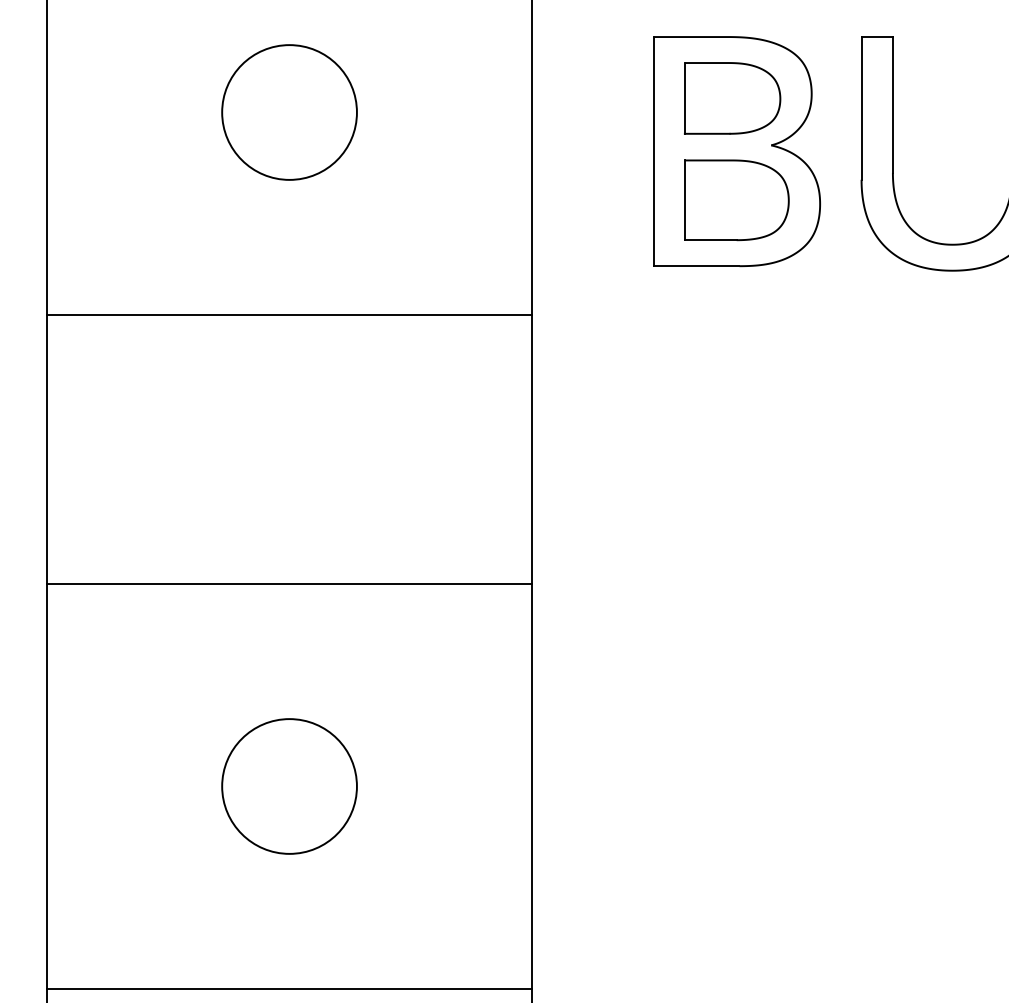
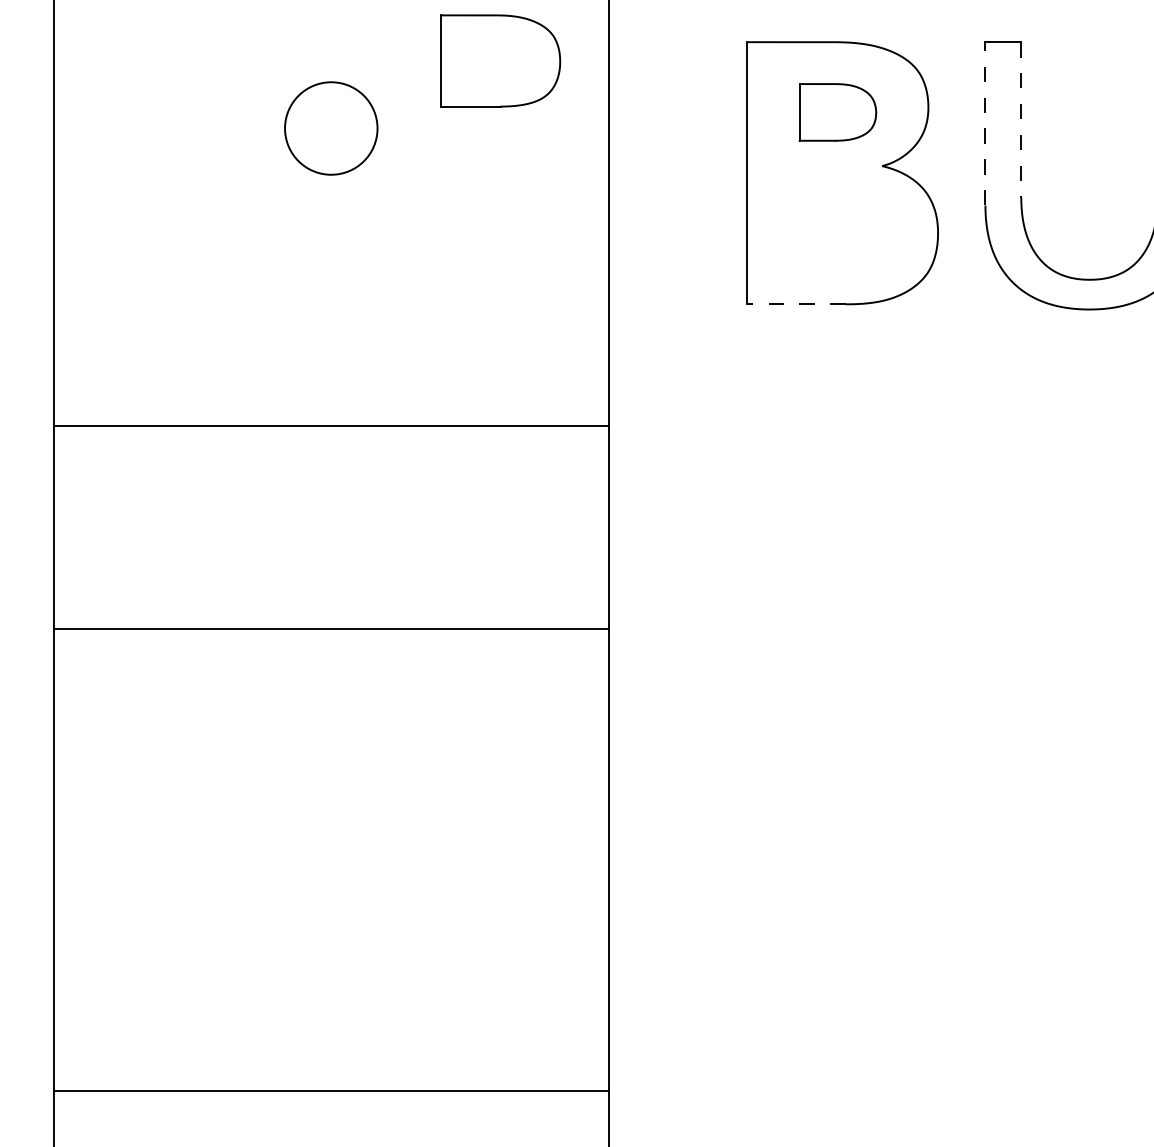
part: (732, 98) -> (837, 112), size x0.7
line: (893, 104) -> (1021, 119), solid -> dashed
line: (861, 108) -> (985, 123), solid -> dashed
circle: (289, 112) -> (331, 128), size x0.6
part: (736, 199) -> (500, 60), moved
line: (696, 266) -> (796, 304), solid -> dashed
line: (289, 314) -> (330, 425), moved
line: (289, 584) -> (330, 629), moved
circle: (289, 786) -> (331, 899), removed
line: (289, 988) -> (330, 1090), moved

